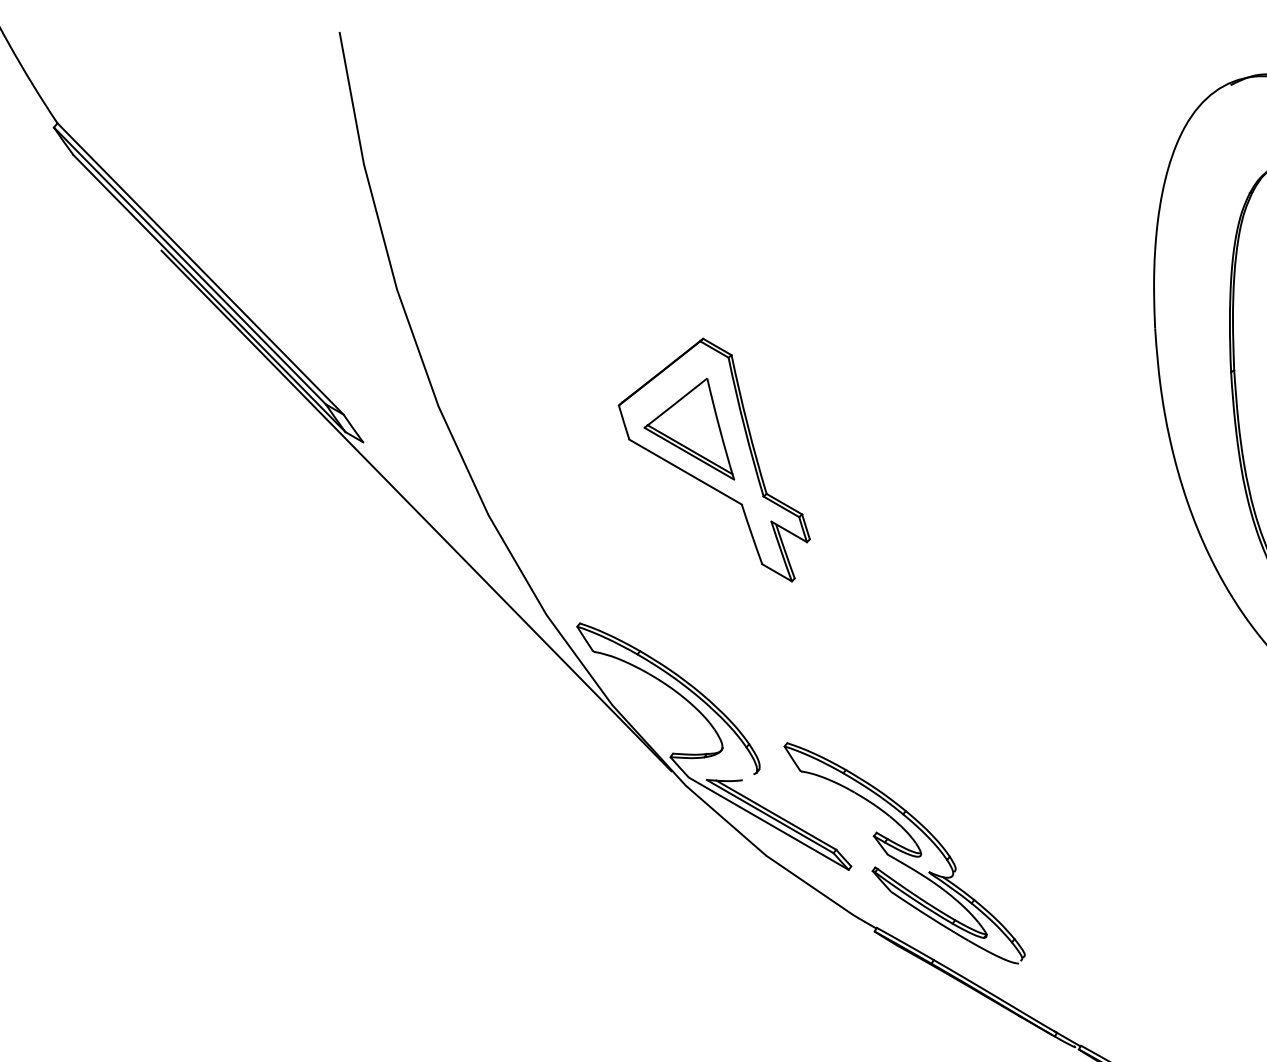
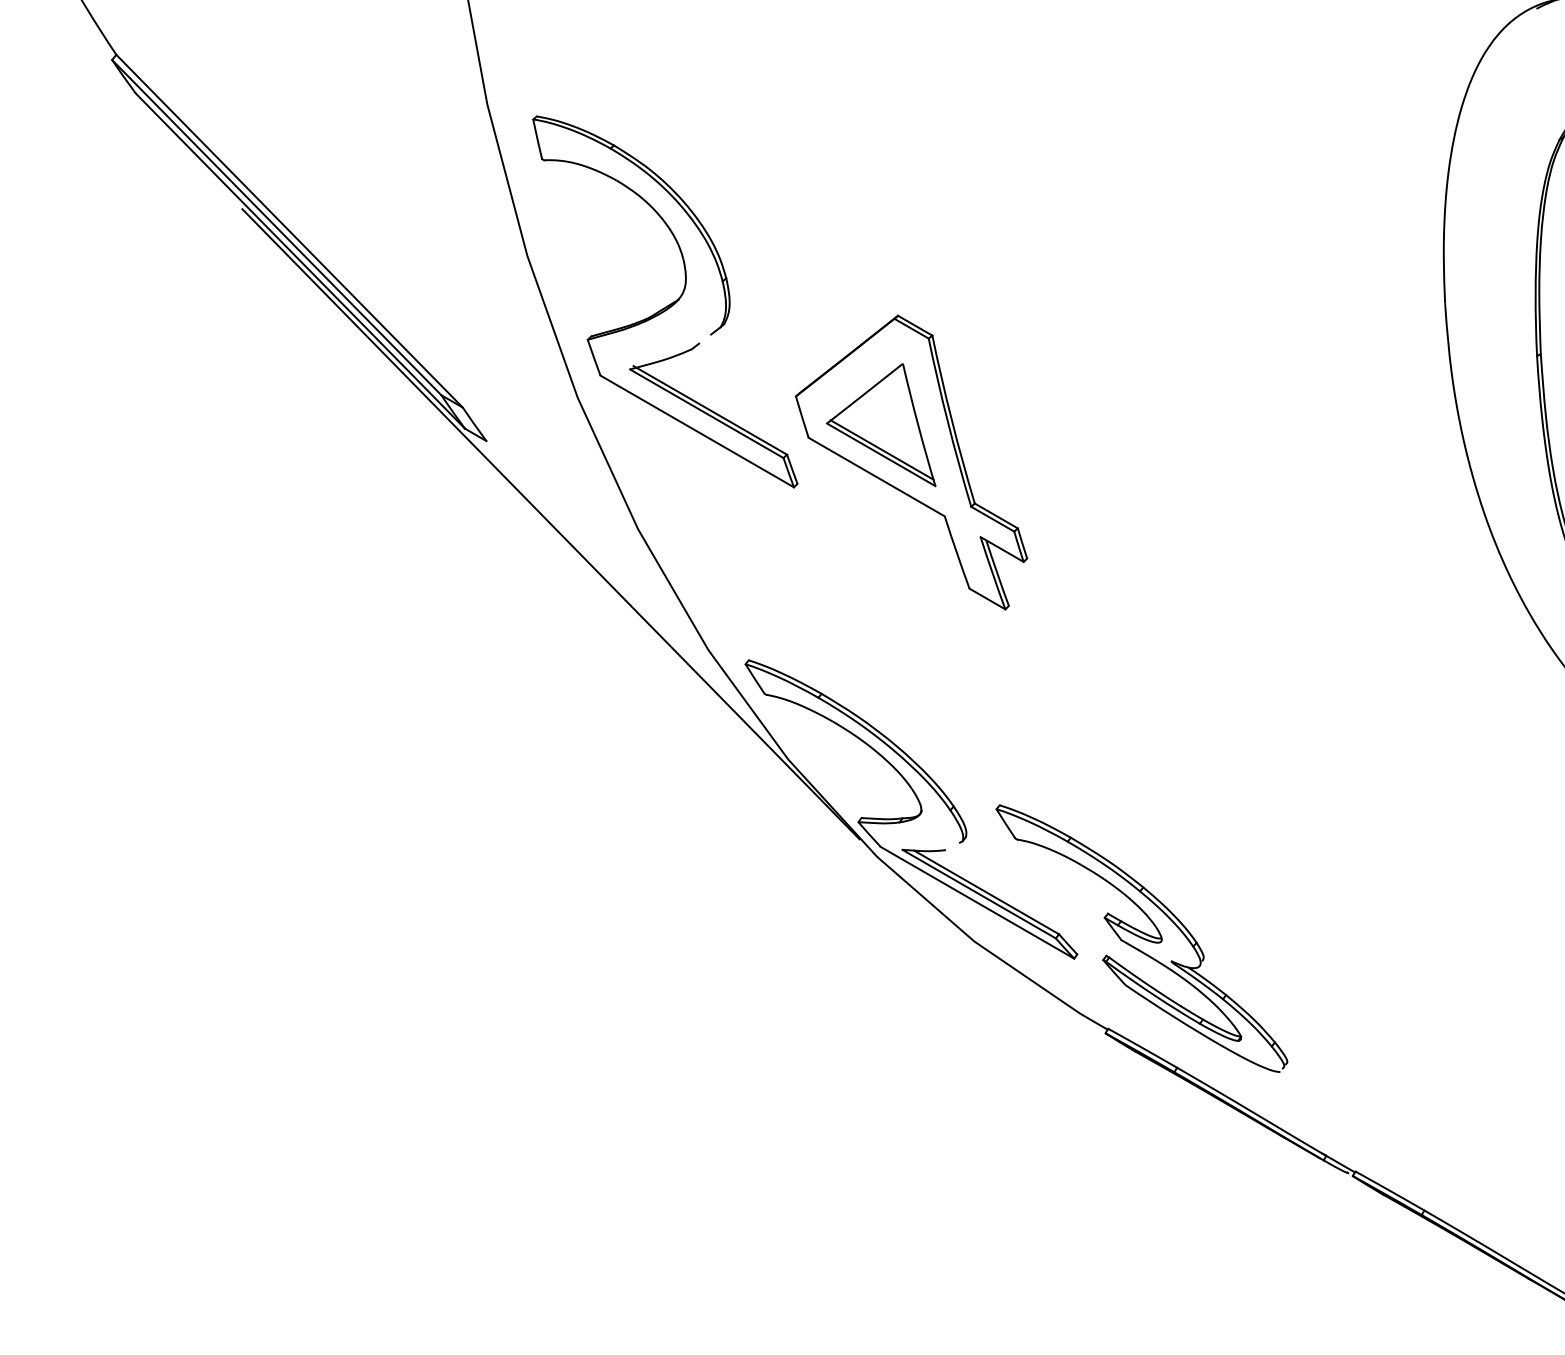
part: (511, 327) -> (665, 301), added

